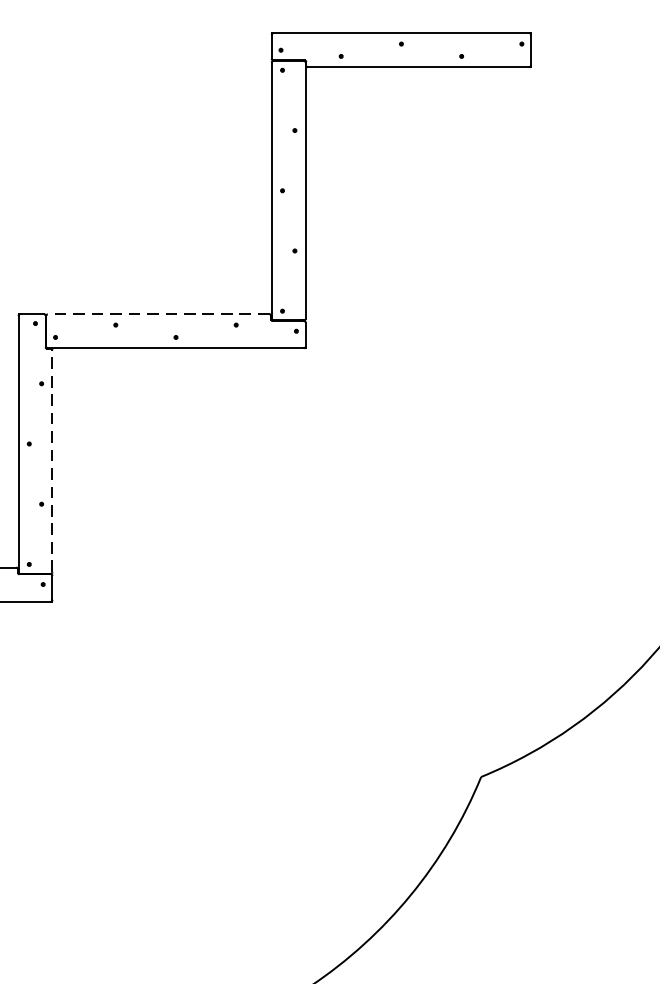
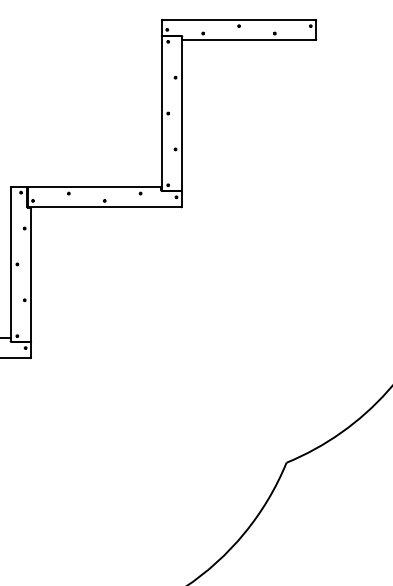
line: (157, 314) -> (93, 187), dashed -> solid
line: (52, 460) -> (31, 274), dashed -> solid

